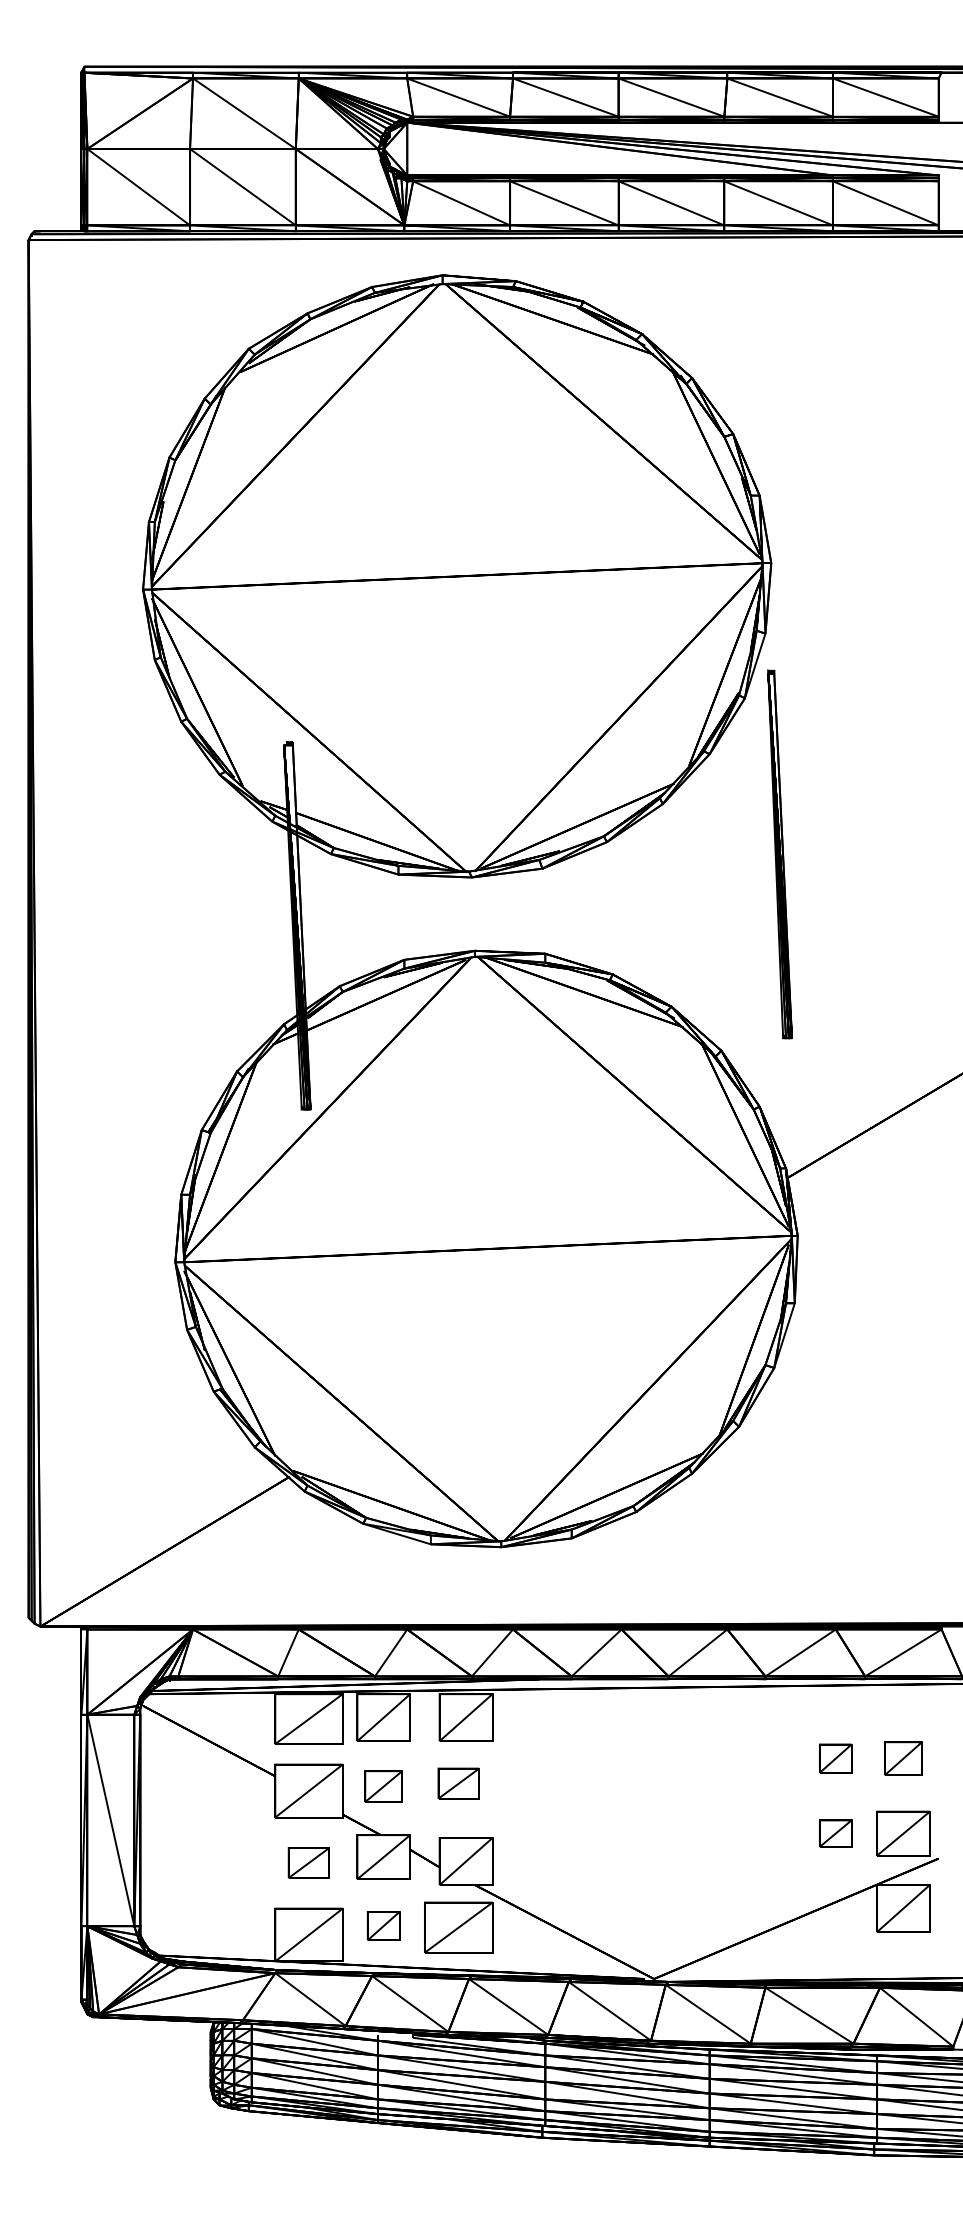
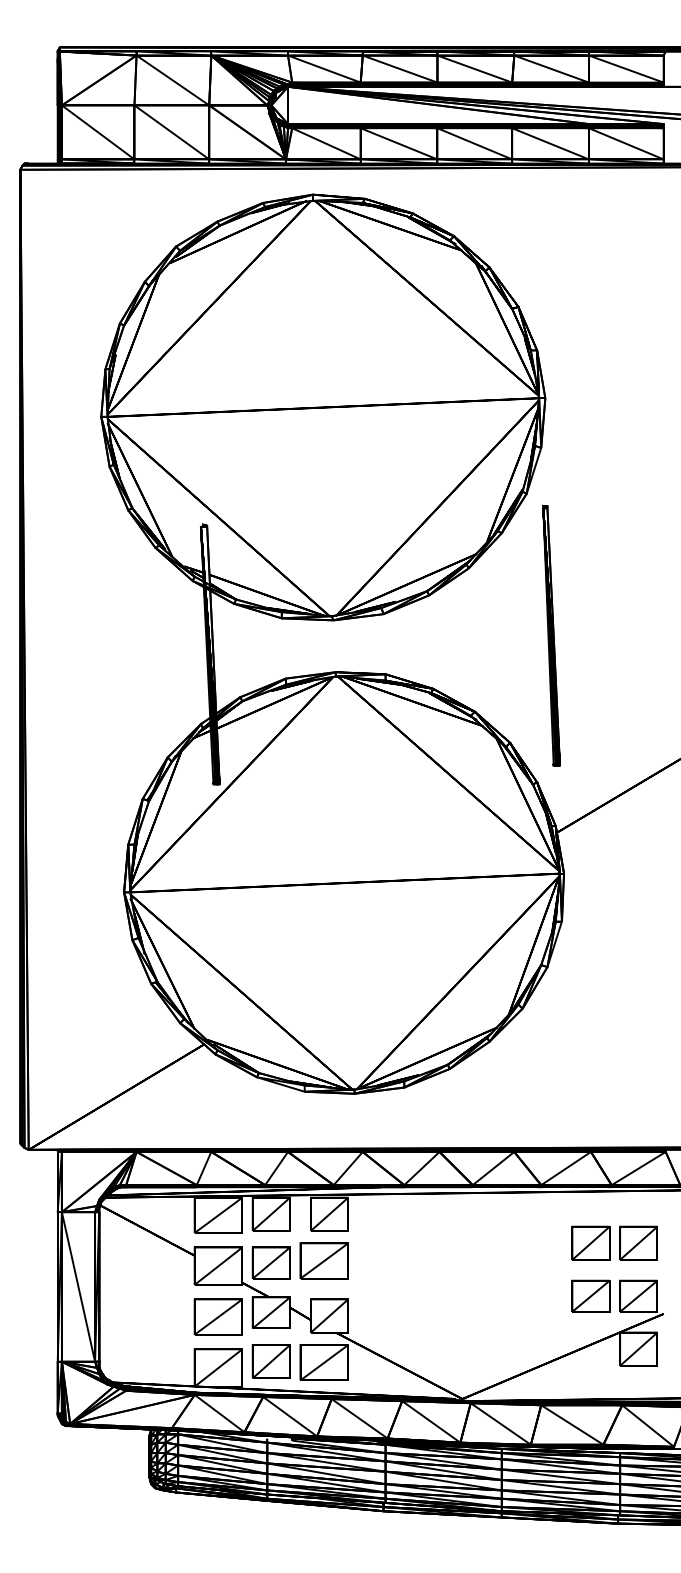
part: (779, 854) -> (551, 635), moved
part: (835, 1758) -> (590, 1243), size x1.67
part: (903, 1758) -> (638, 1243), size x1.43
part: (458, 1783) -> (324, 1260), size x1.67
part: (383, 1786) -> (271, 1262), size x1.43
part: (835, 1833) -> (590, 1296), size x1.67
part: (308, 1862) -> (218, 1316), size x1.67
part: (383, 1925) -> (271, 1361), size x1.67

